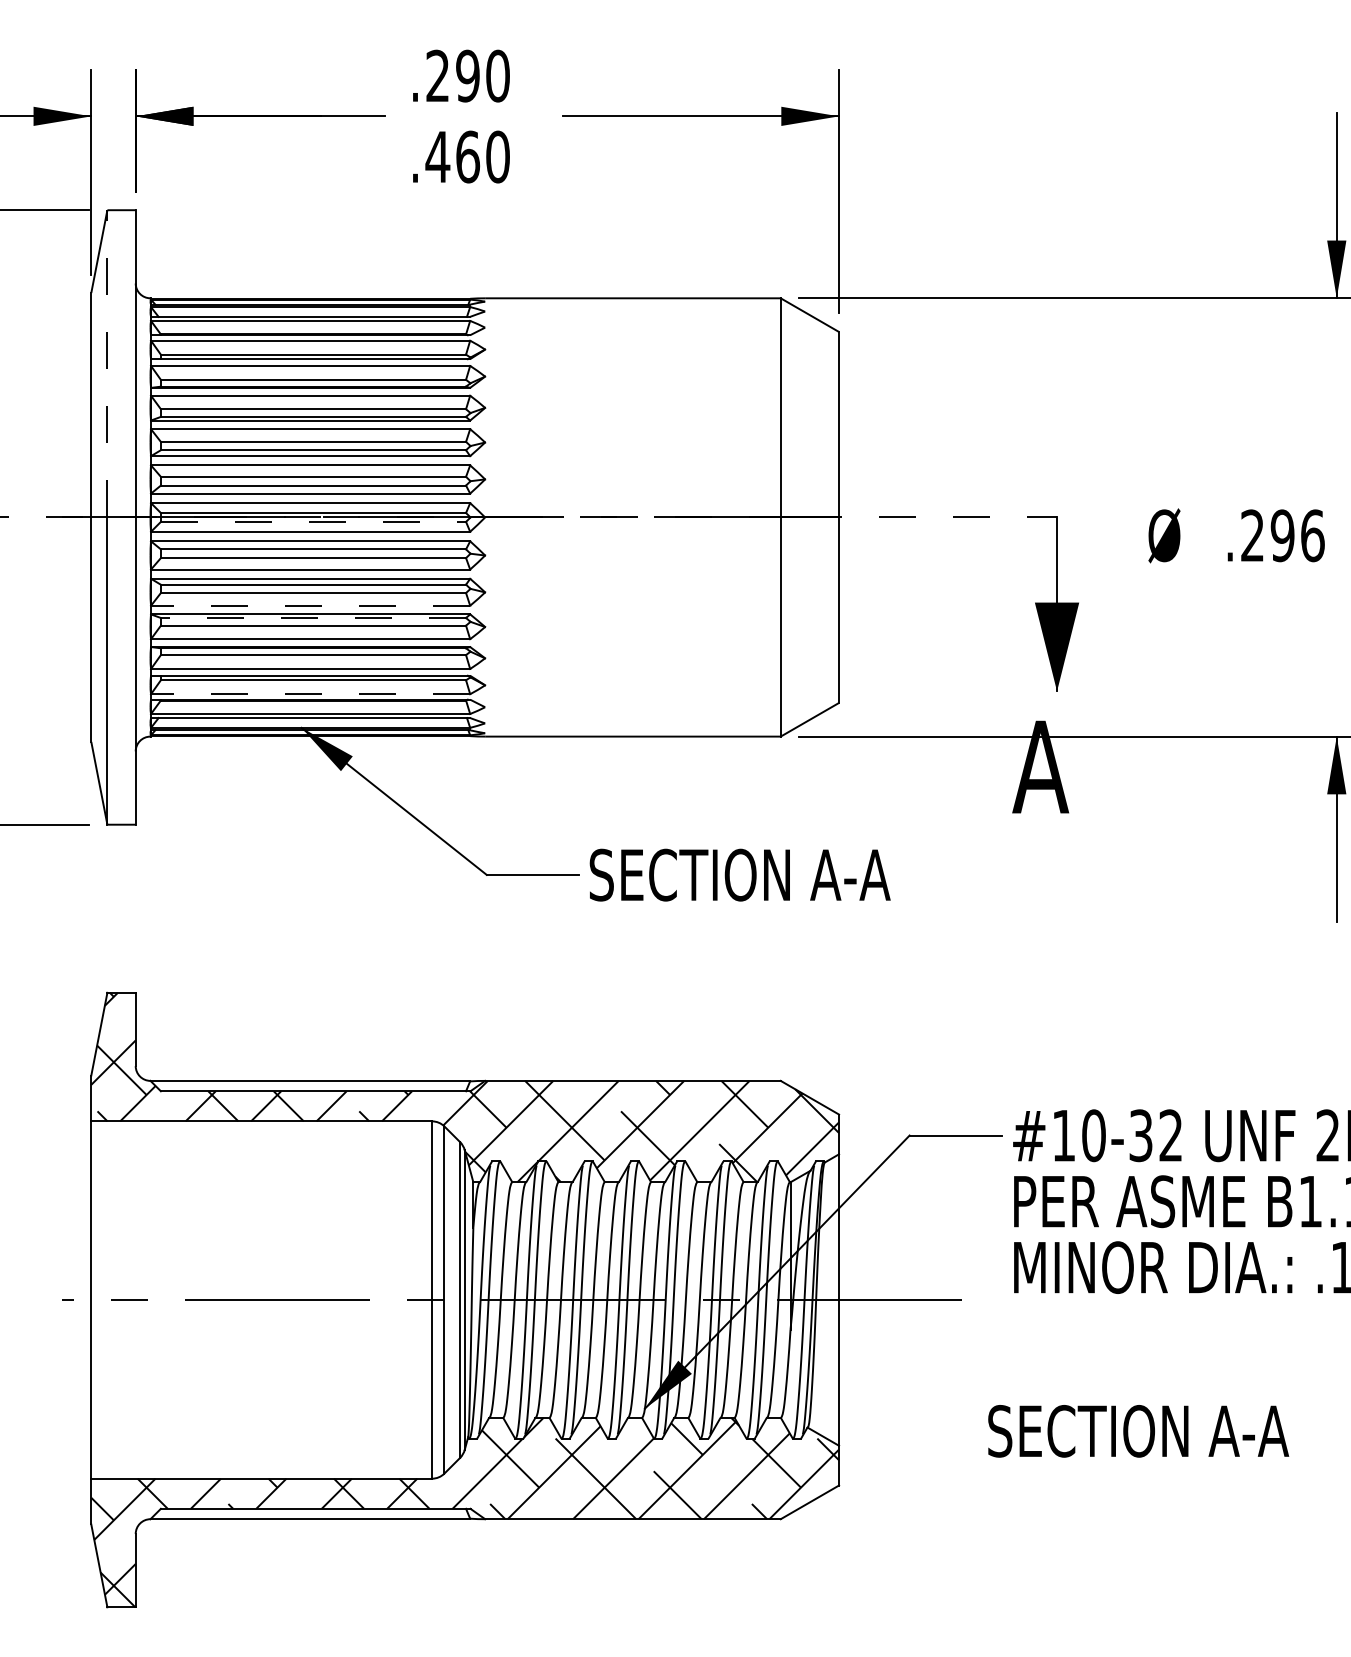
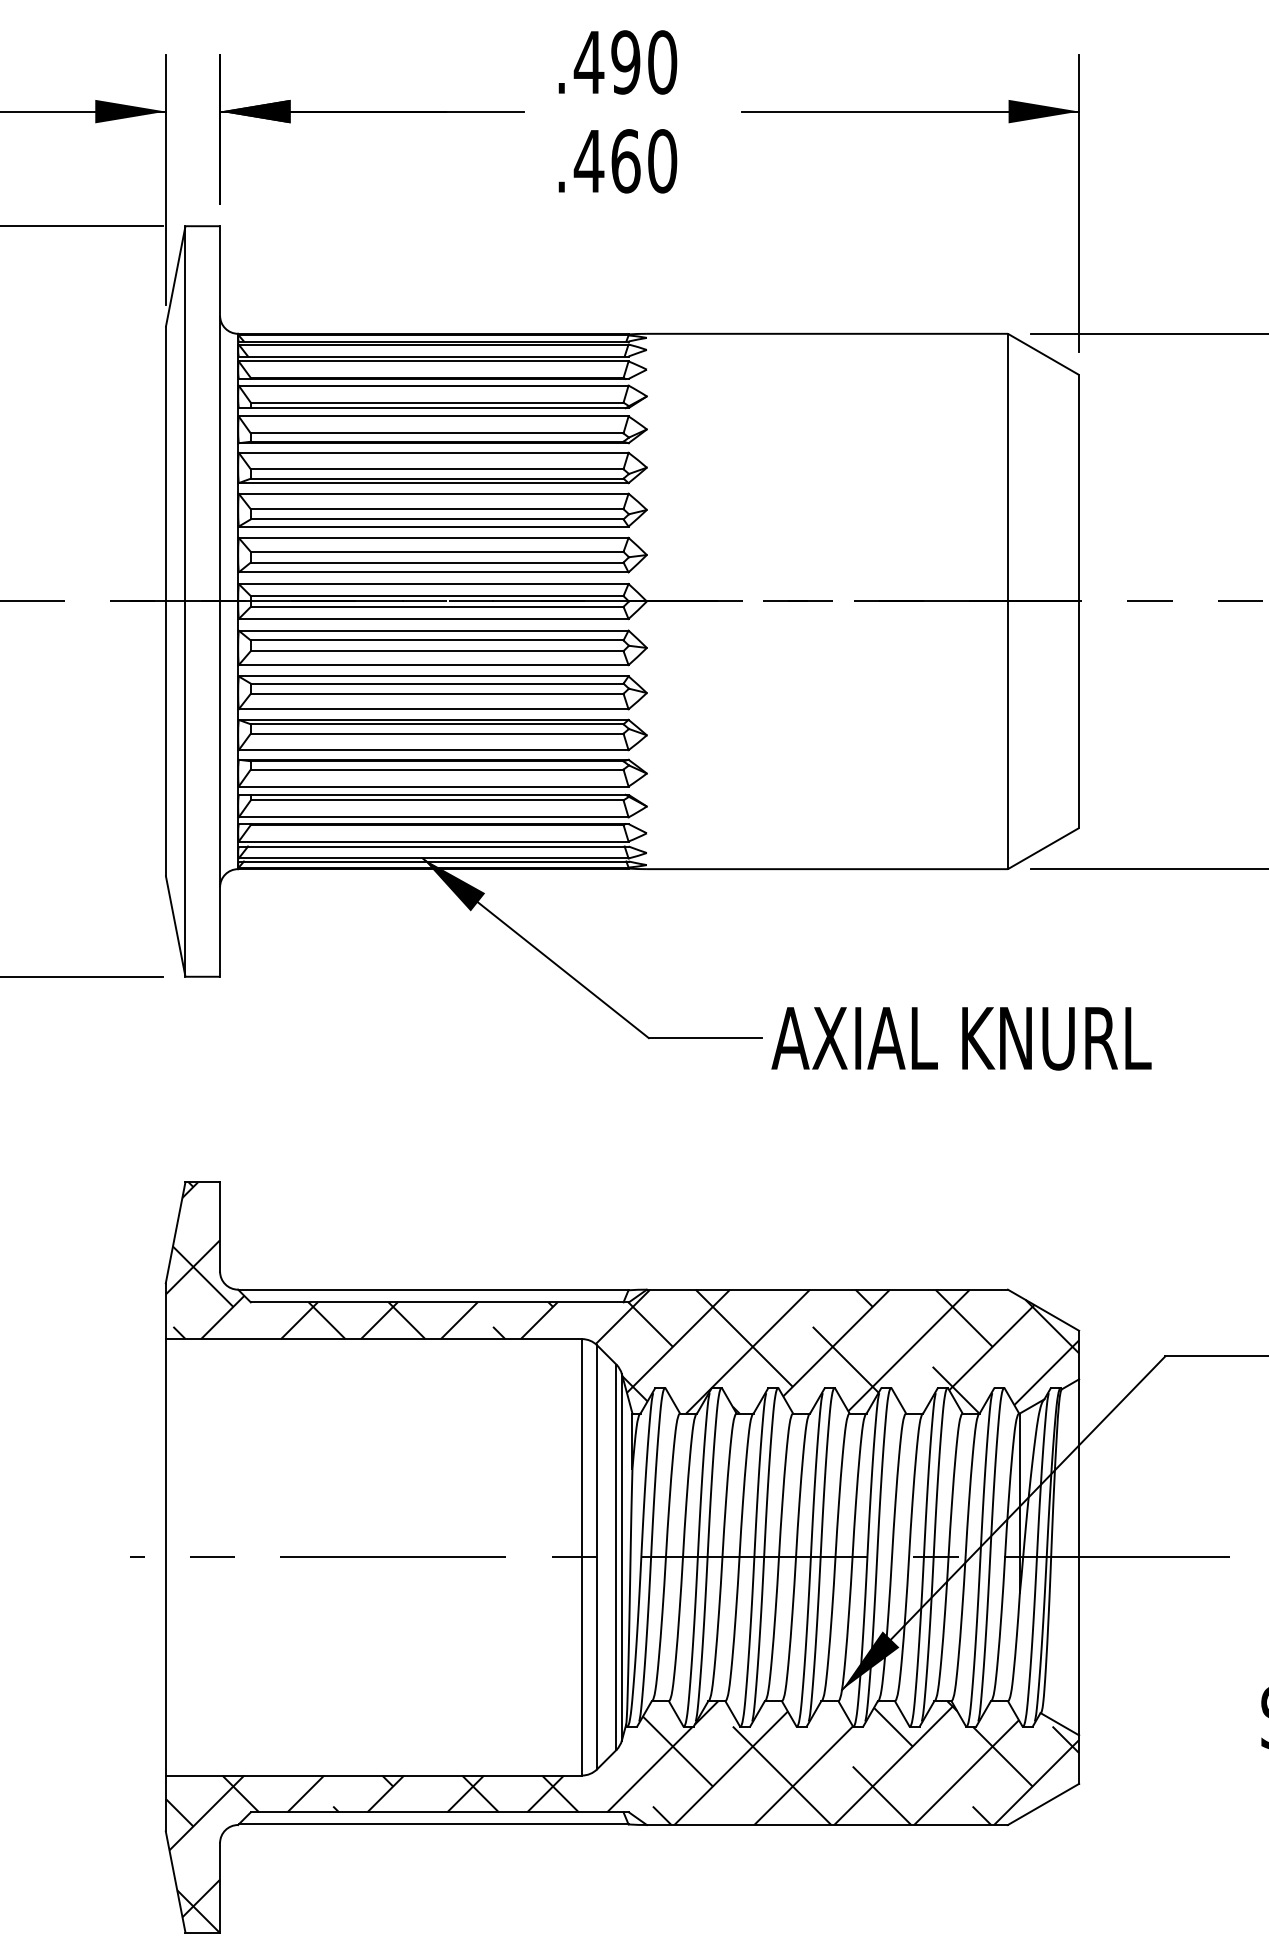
text: (437, 75) -> (588, 61), .290 -> .490
line: (107, 363) -> (185, 413), dashed -> solid
line: (313, 521) -> (437, 606), dashed -> solid
line: (310, 605) -> (433, 709), dashed -> solid
line: (313, 618) -> (437, 724), dashed -> solid
line: (310, 694) -> (433, 817), dashed -> solid
text: (742, 874) -> (961, 1037), SECTION A-A -> AXIAL KNURL

